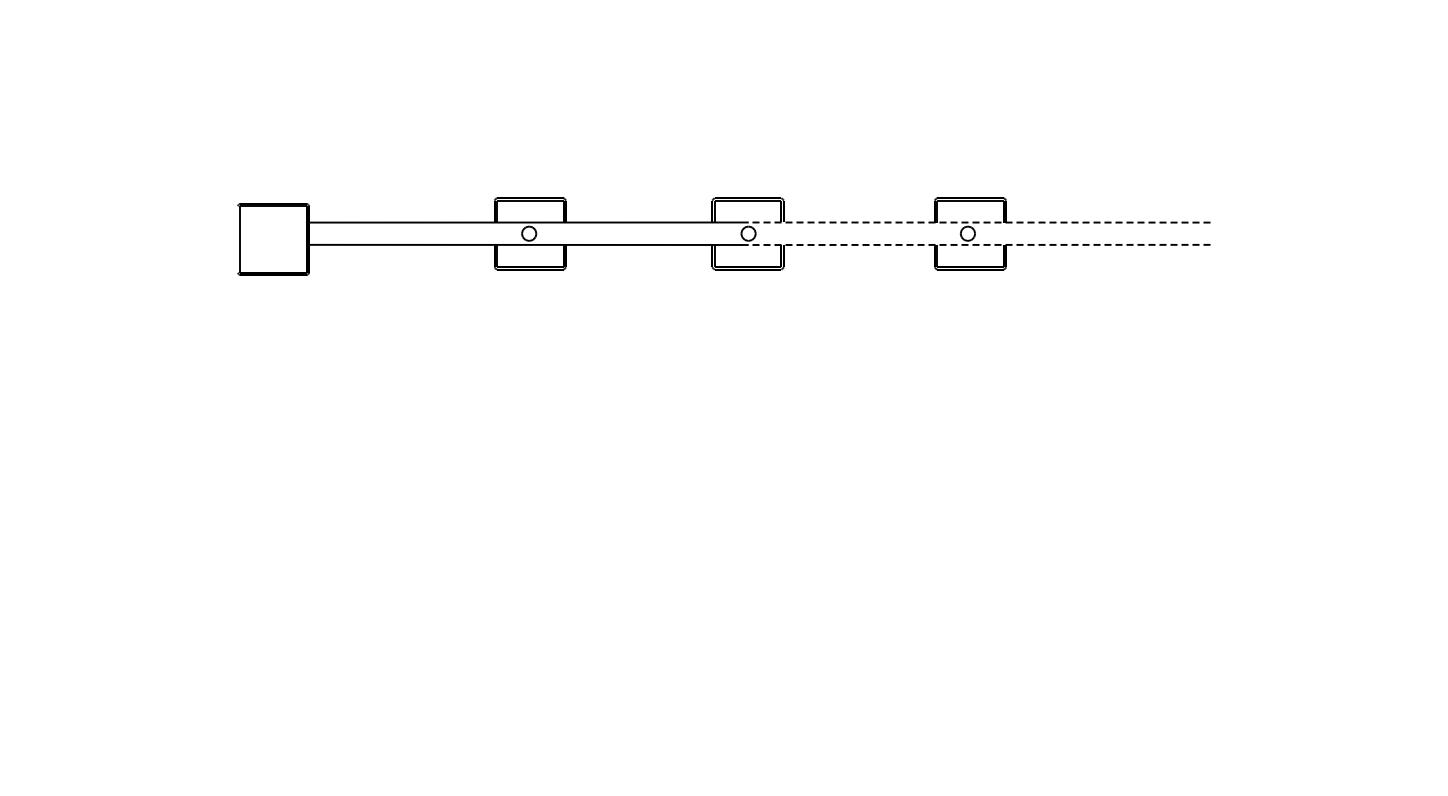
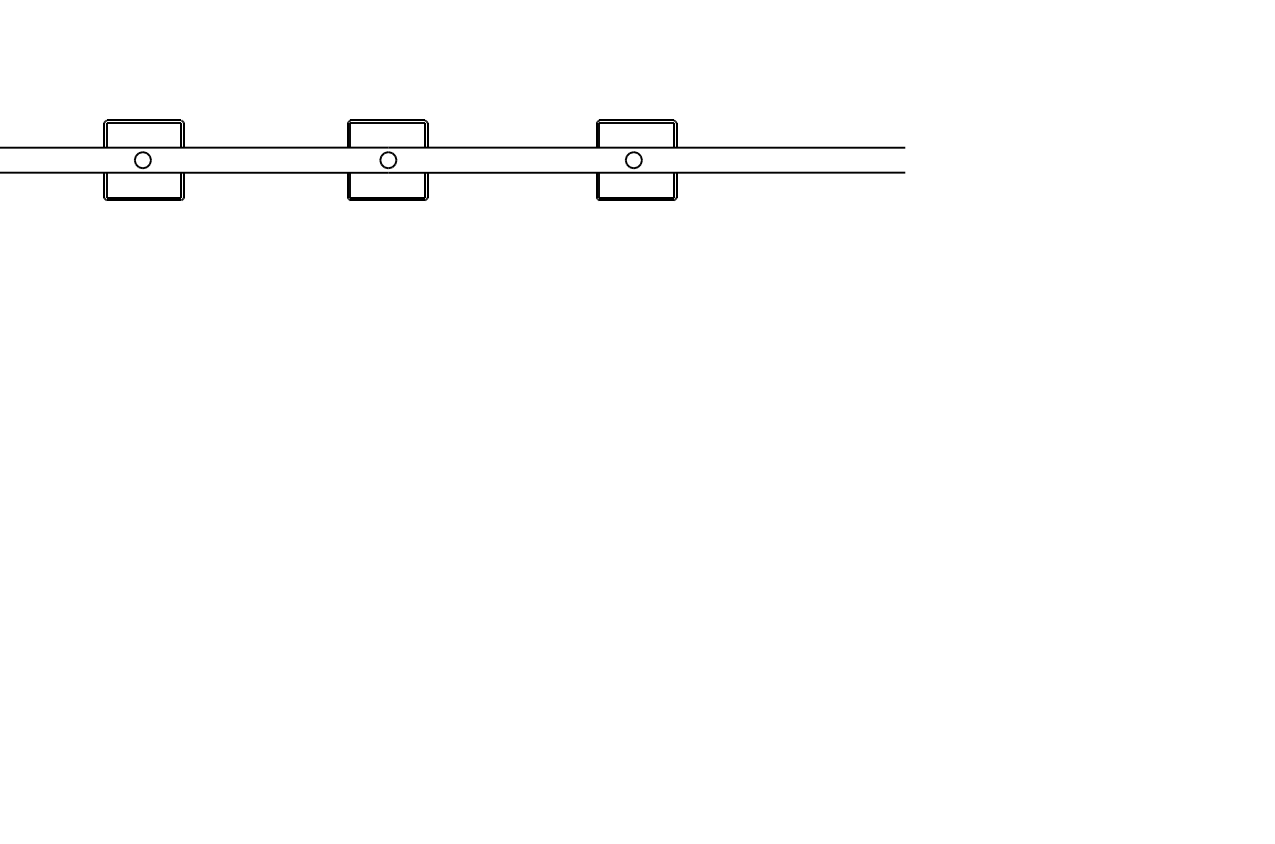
line: (979, 222) -> (646, 147), dashed -> solid
line: (979, 244) -> (646, 172), dashed -> solid

